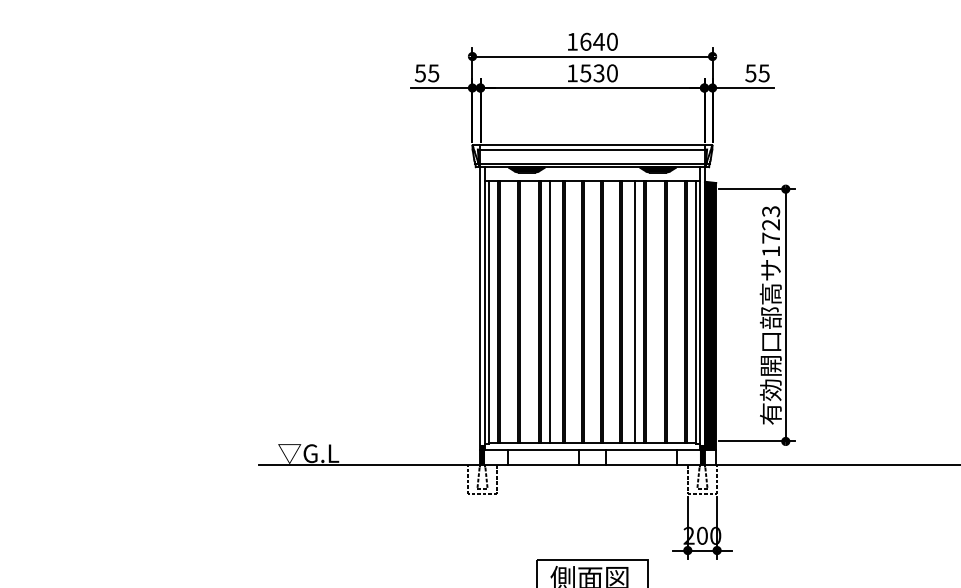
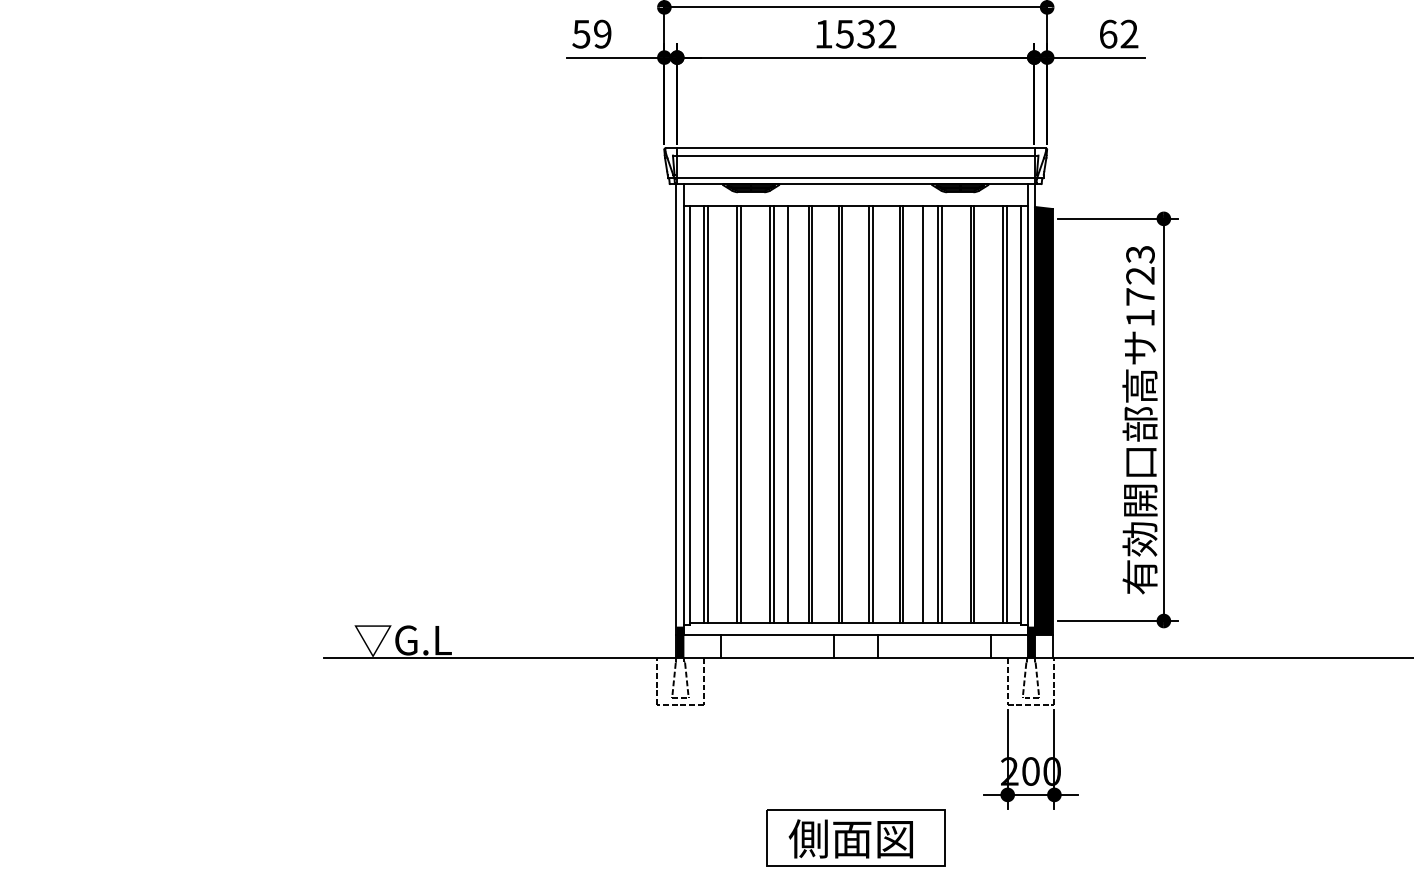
text: (433, 73) -> (602, 34), 55 -> 59
text: (611, 73) -> (886, 34), 1530 -> 1532
text: (757, 73) -> (1118, 34), 55 -> 62

